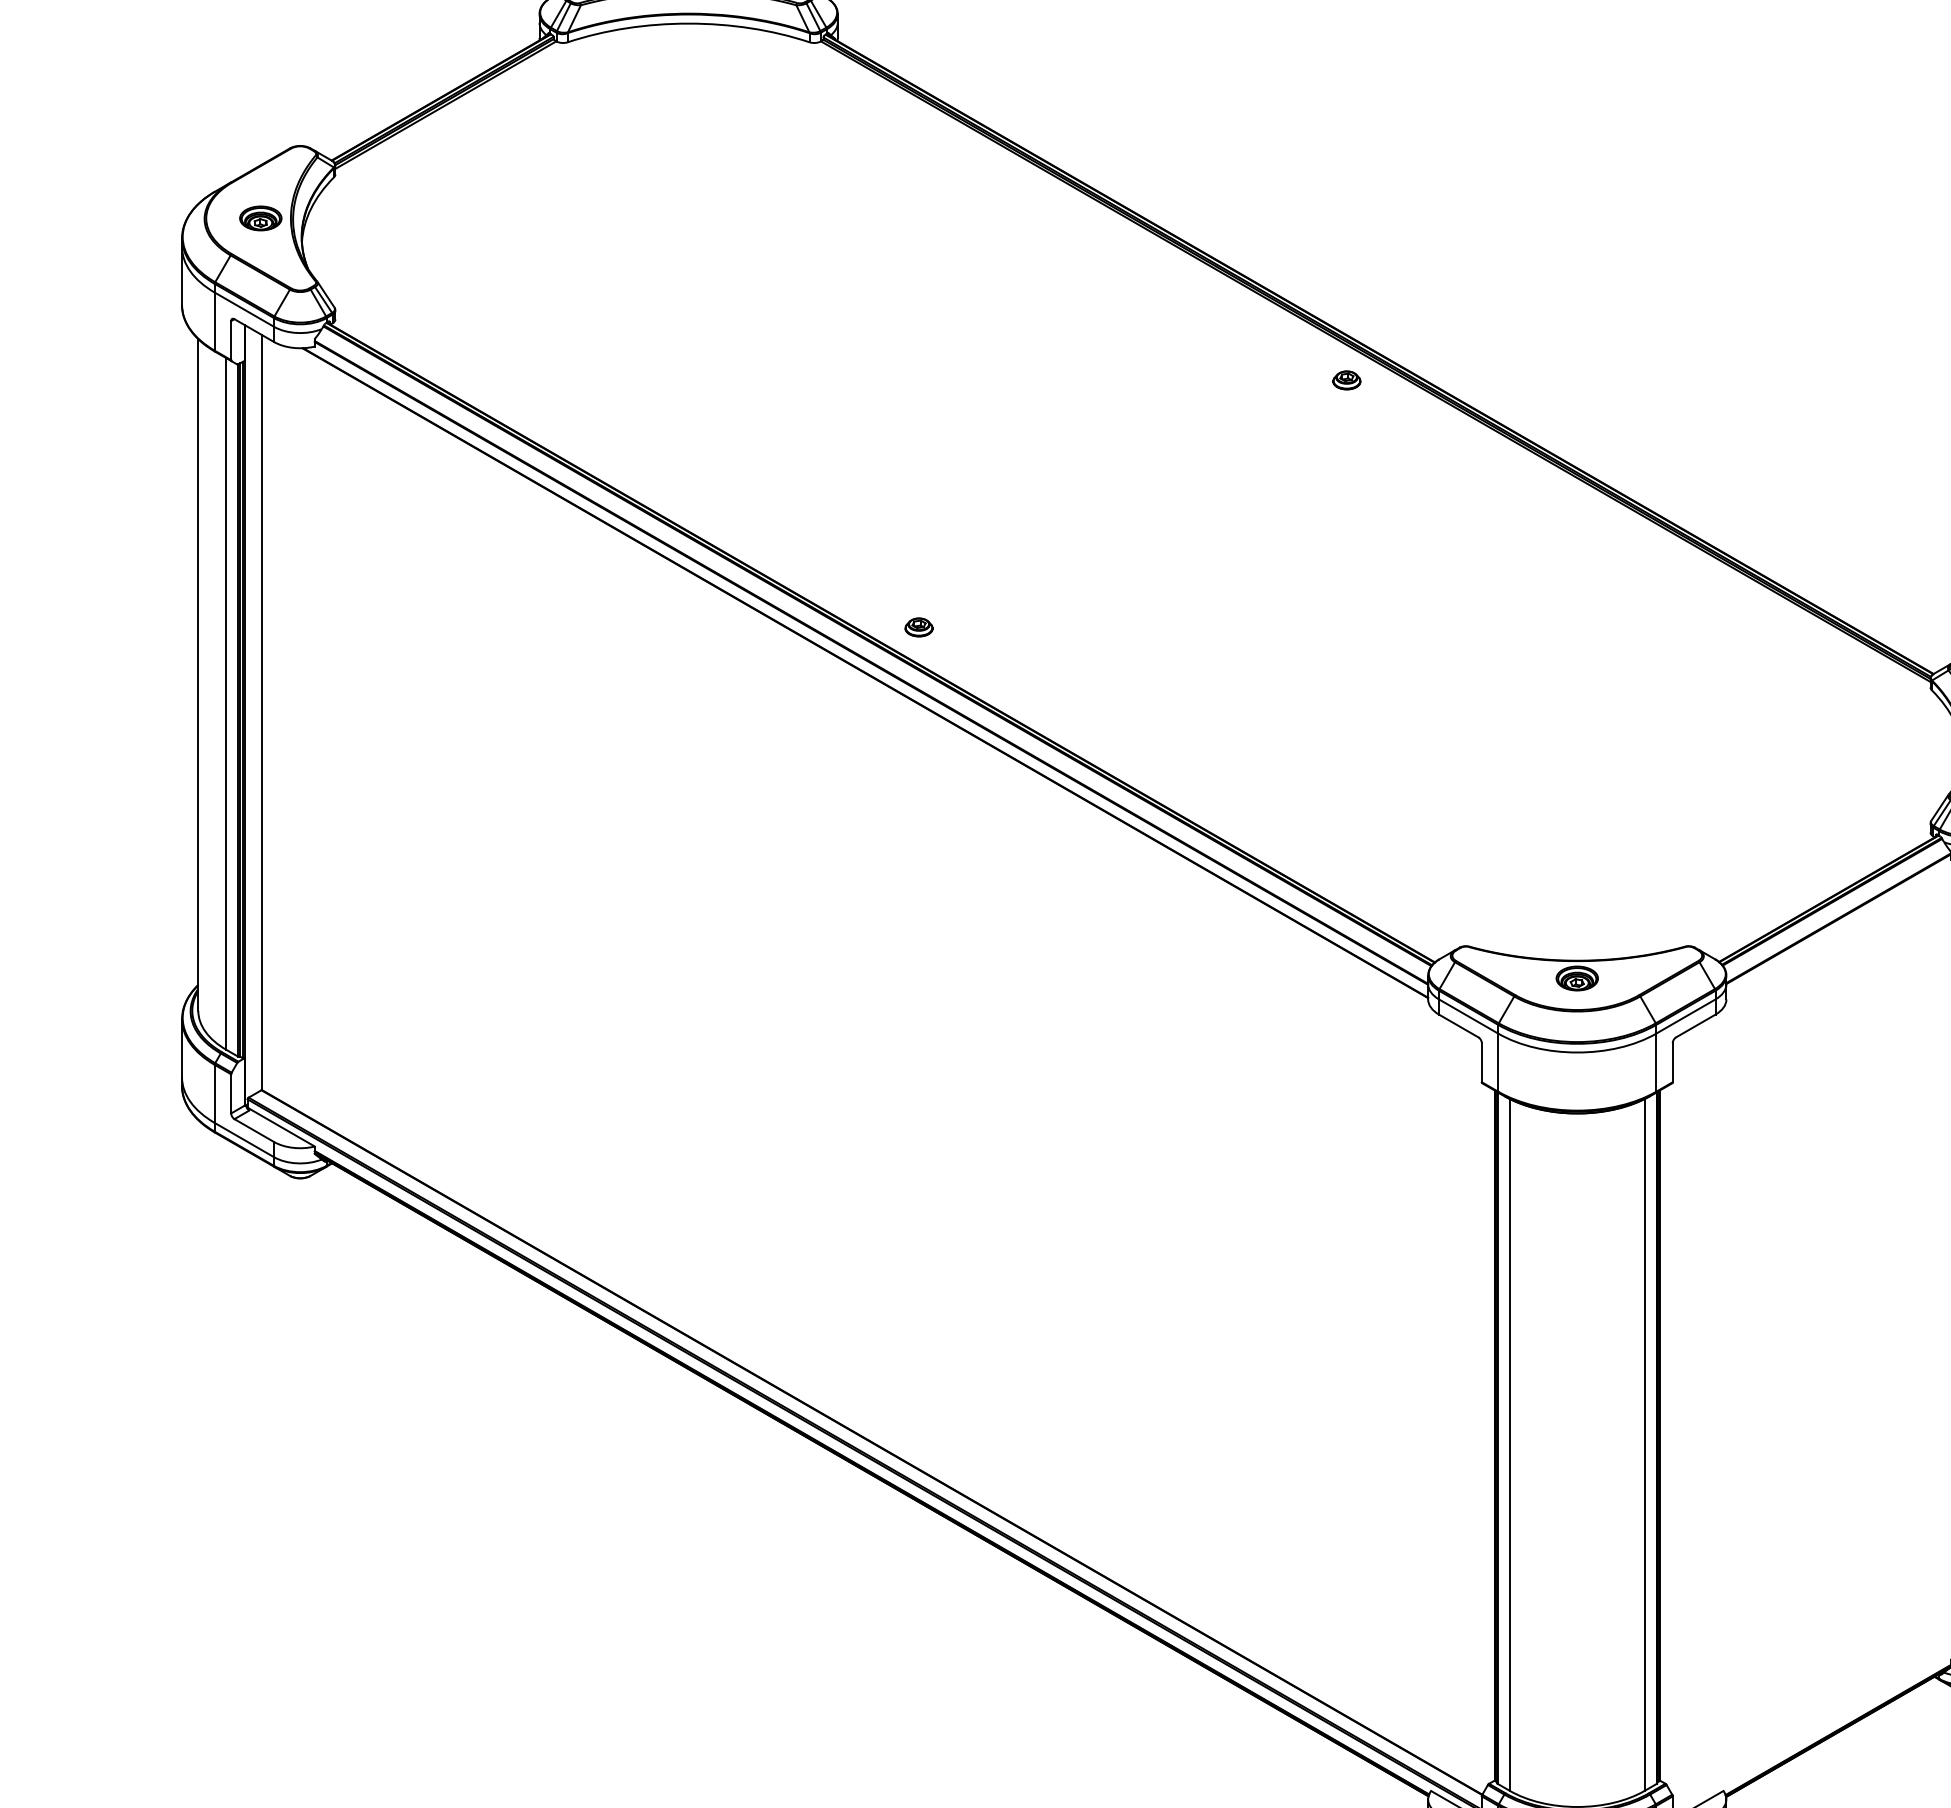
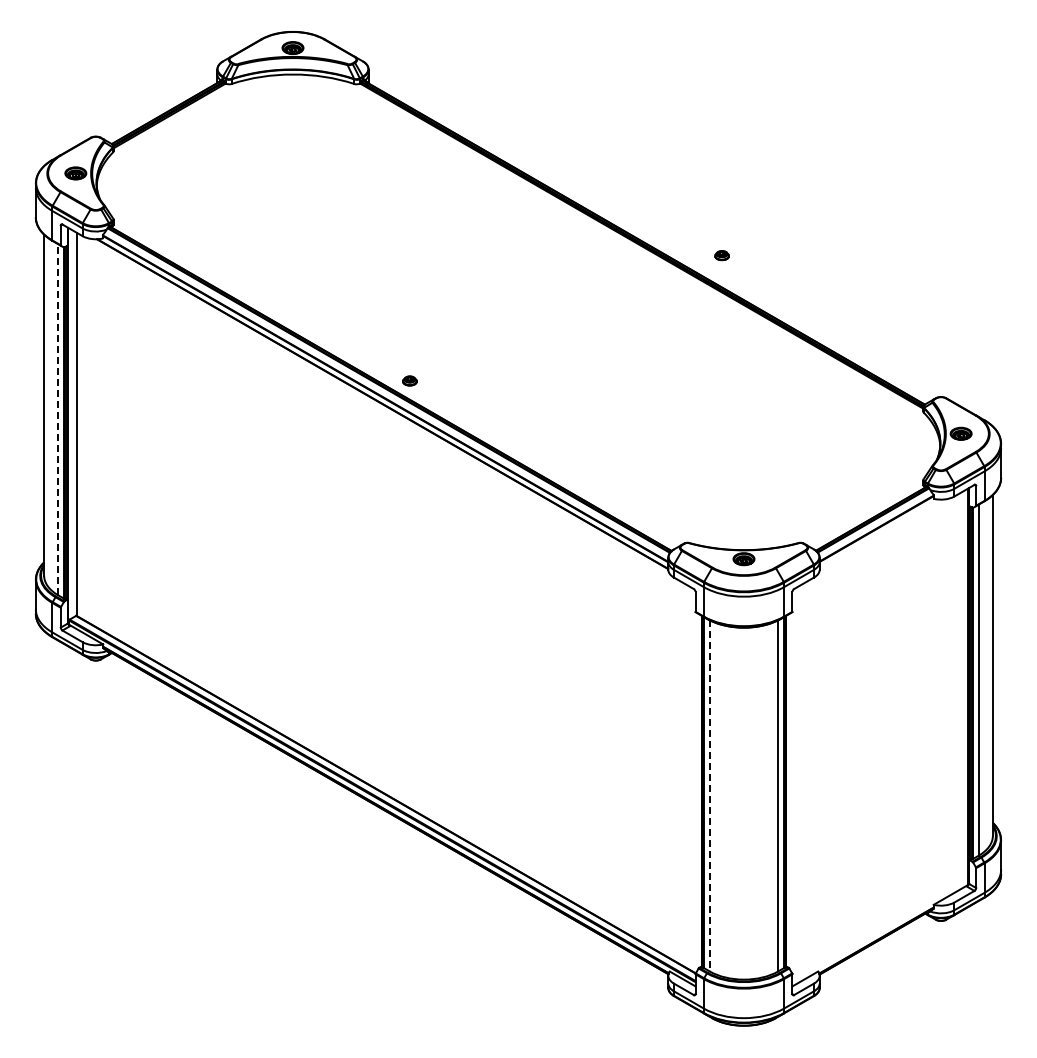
part: (1345, 380) -> (721, 255), moved
line: (226, 703) -> (58, 419), solid -> dashed
line: (1509, 1444) -> (709, 795), solid -> dashed

